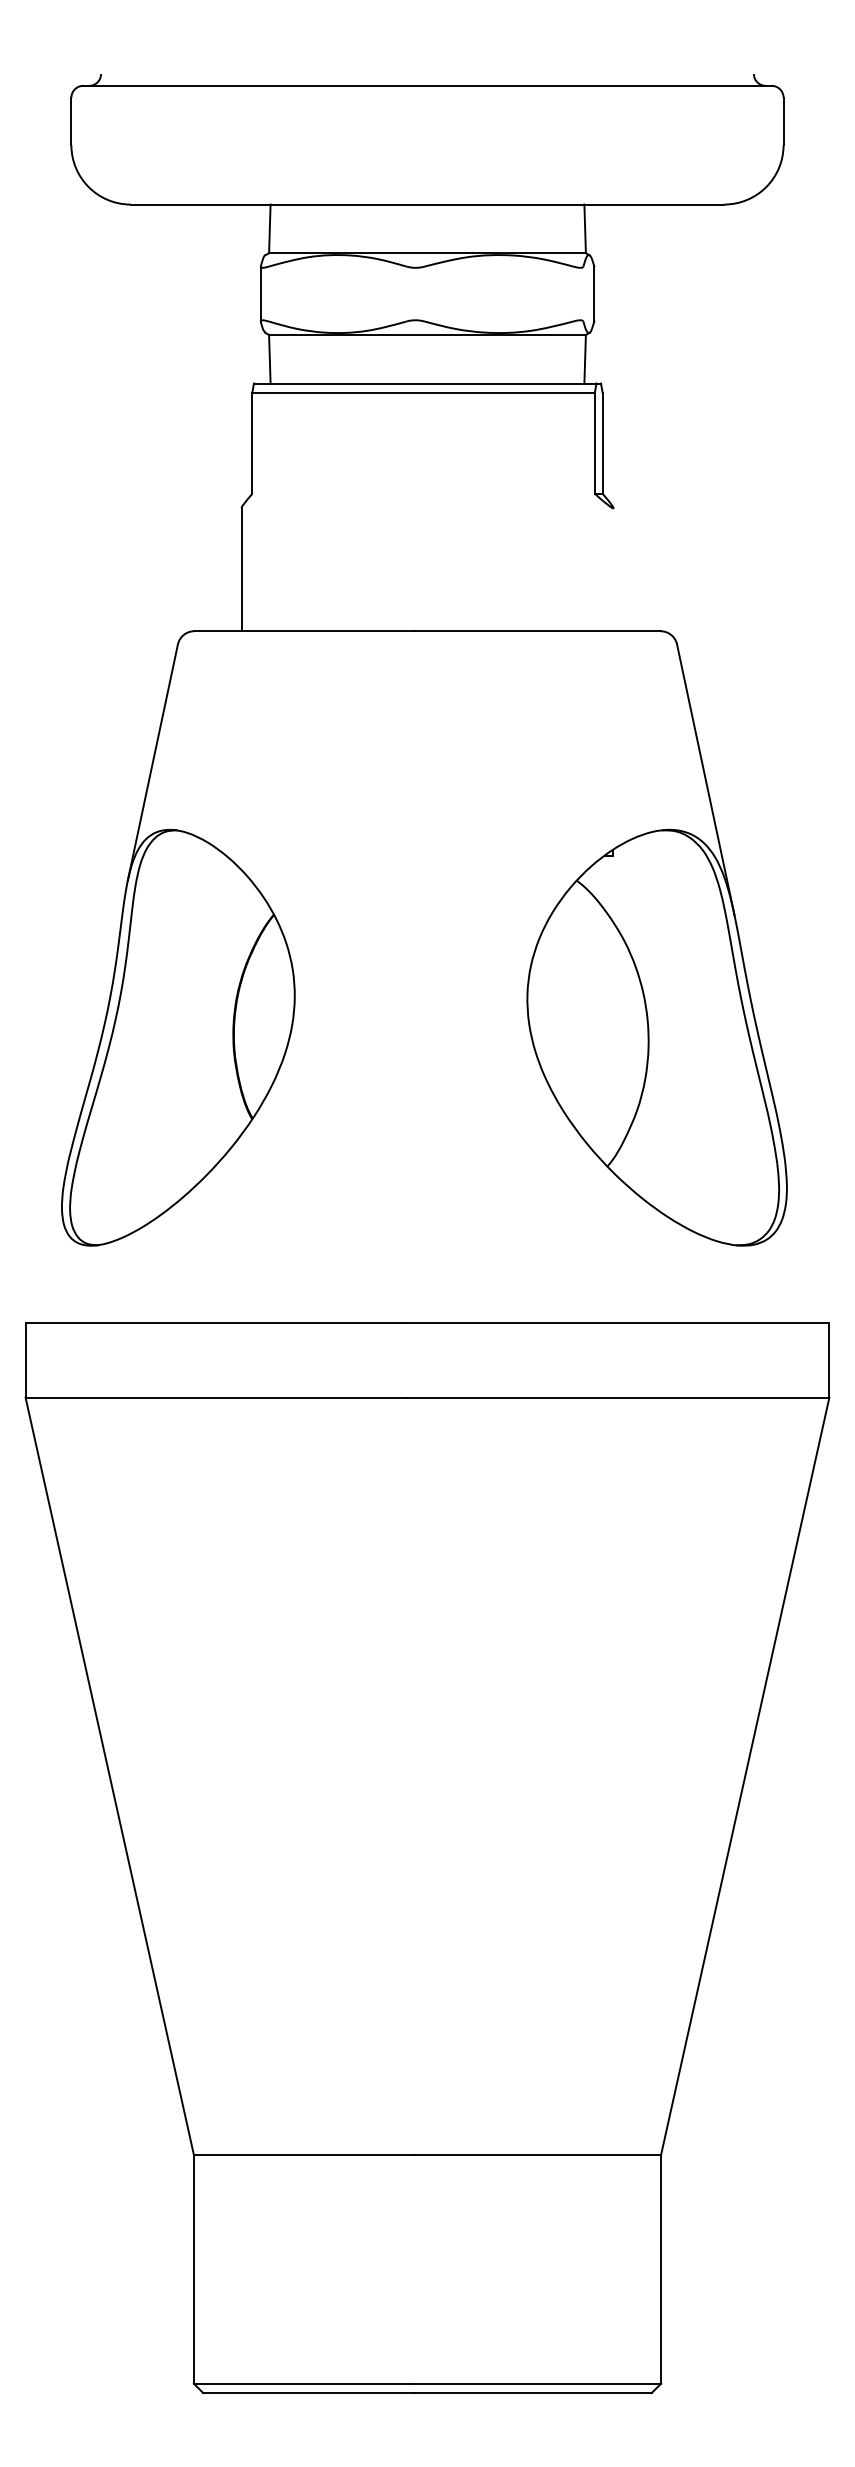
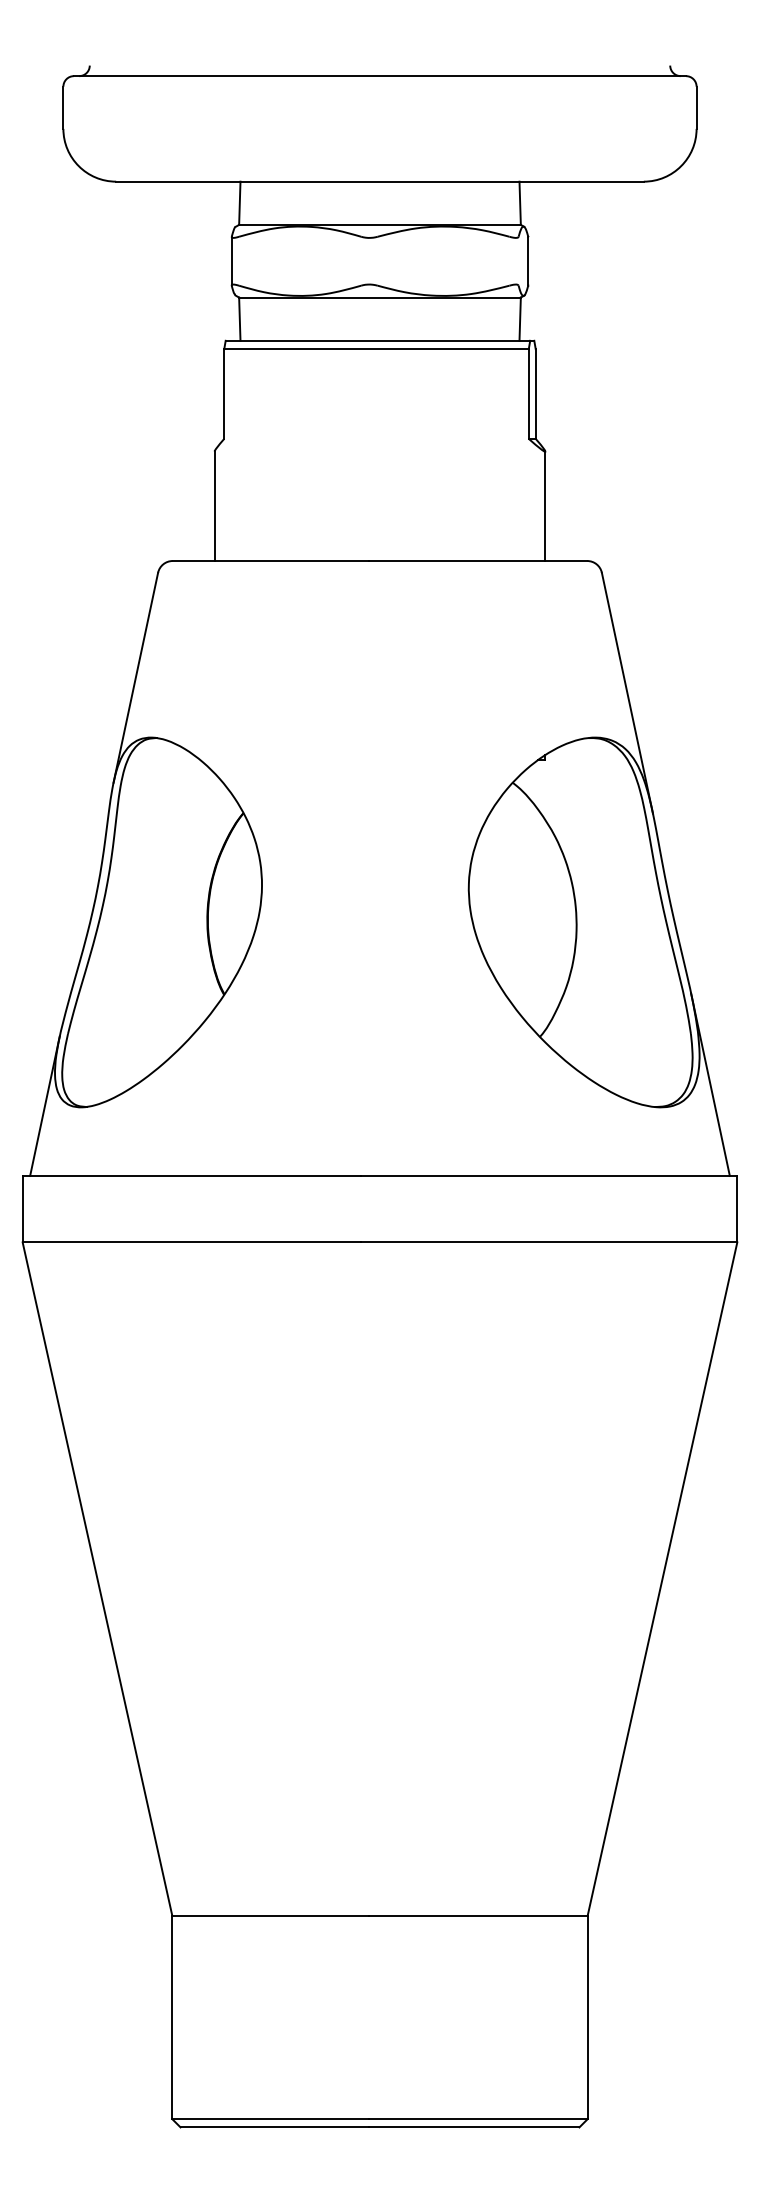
line: (613, 569) -> (545, 506), added
line: (798, 1219) -> (709, 1084), added
line: (50, 1244) -> (44, 1106), added

